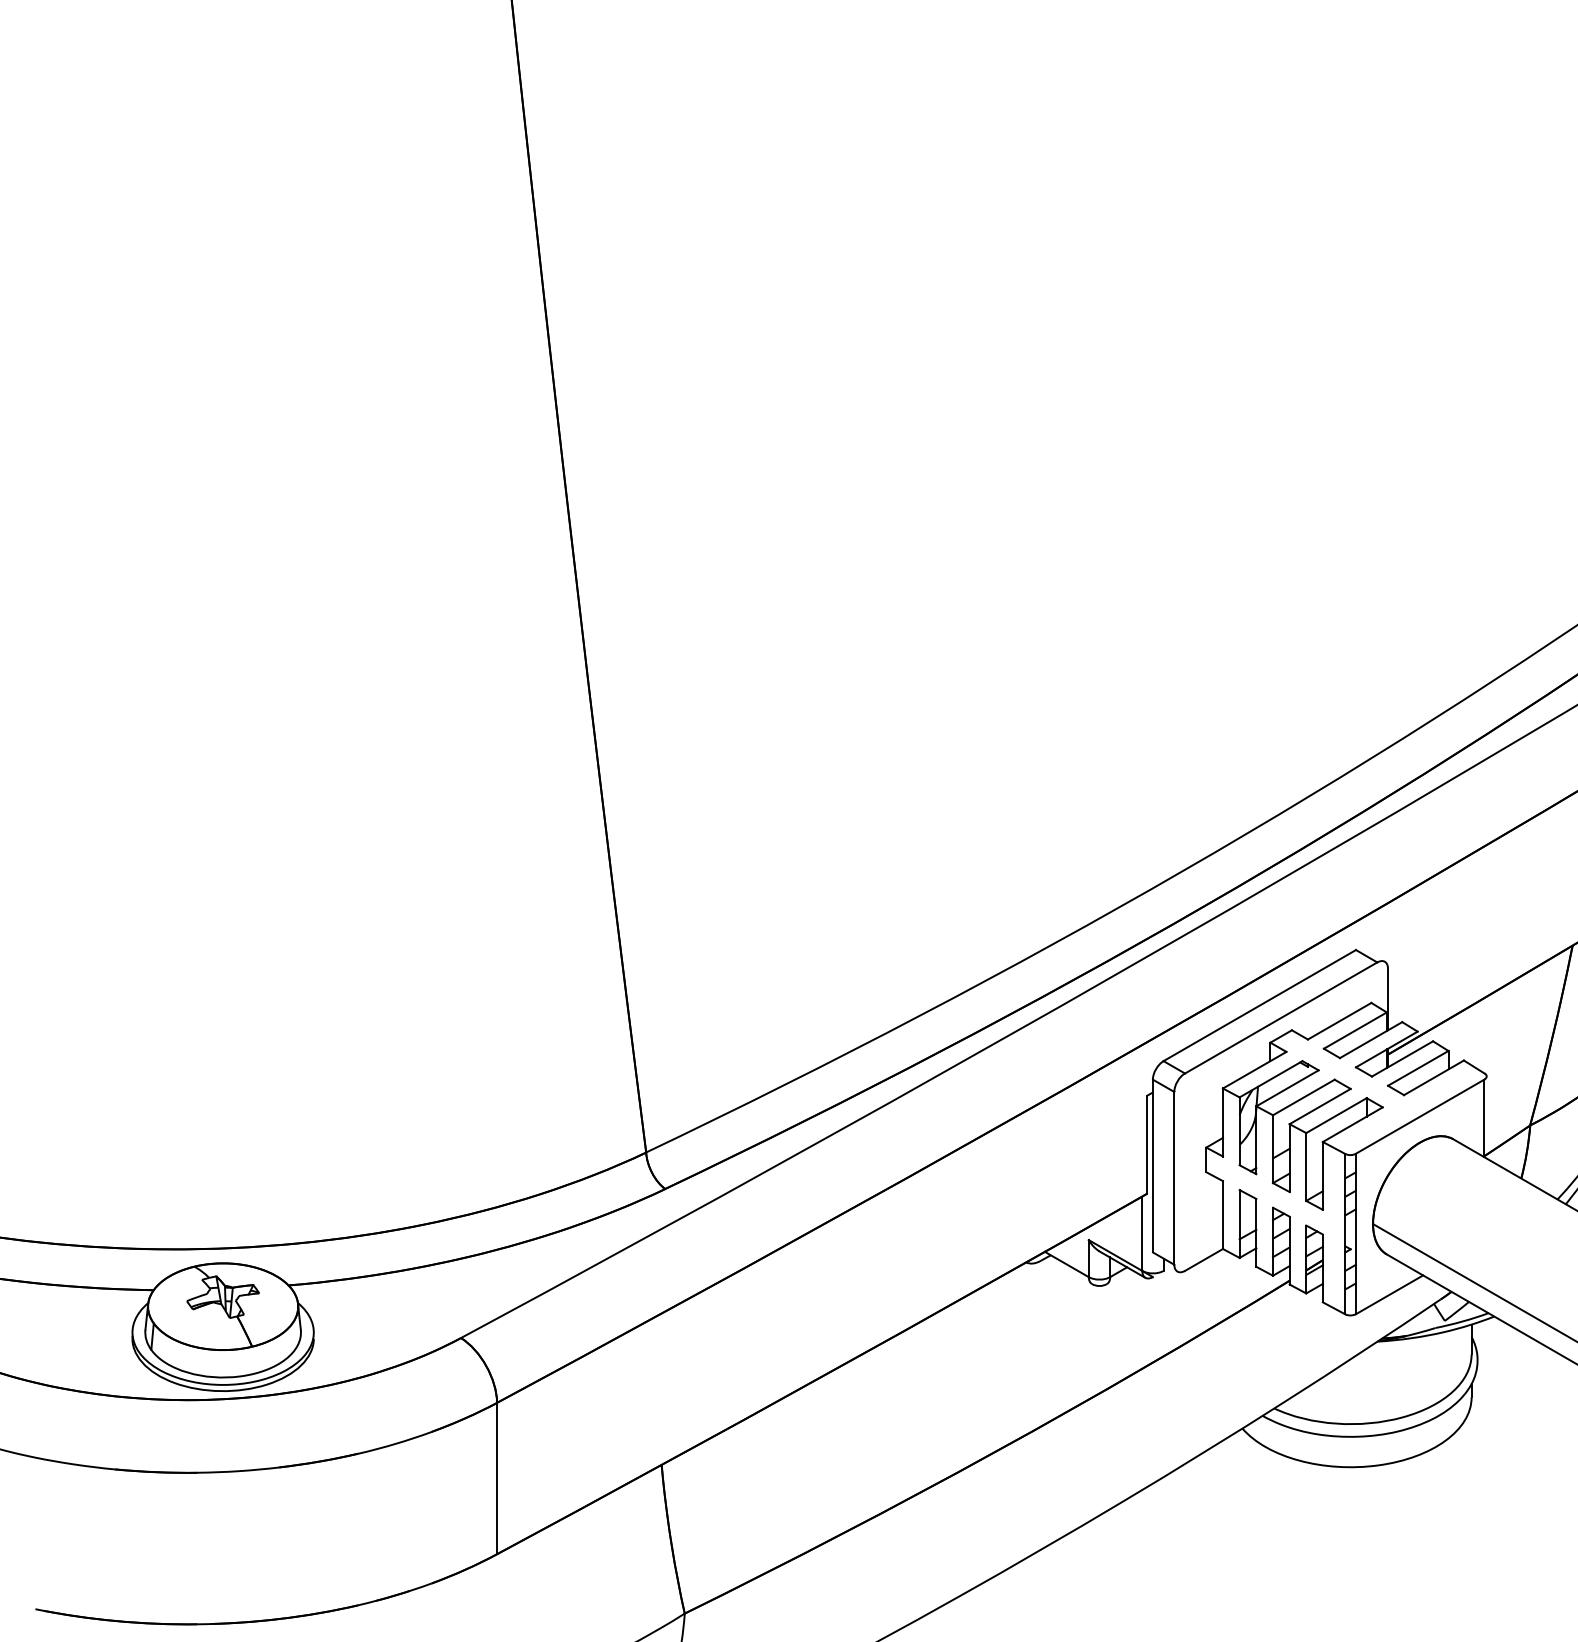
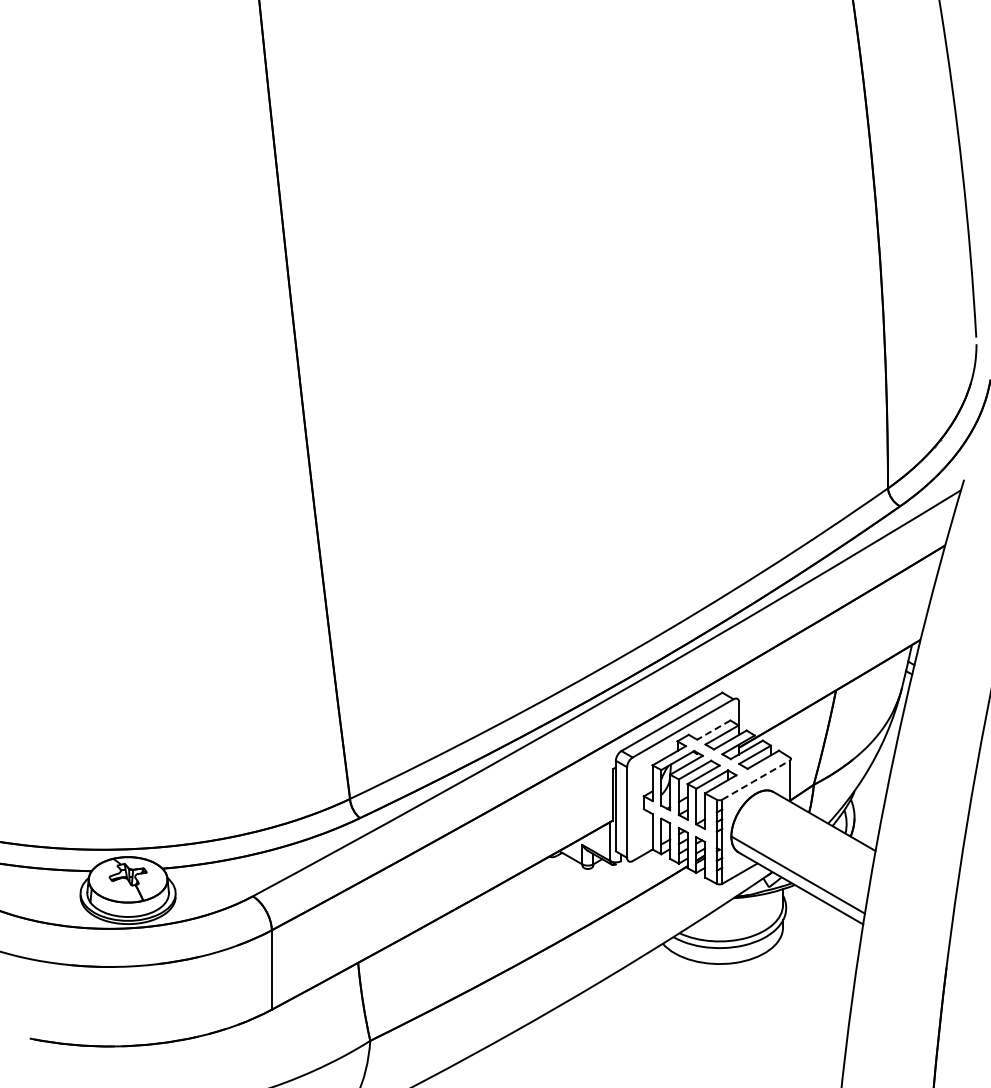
line: (1339, 1022) -> (713, 730), solid -> dashed
line: (1420, 1117) -> (756, 780), solid -> dashed

